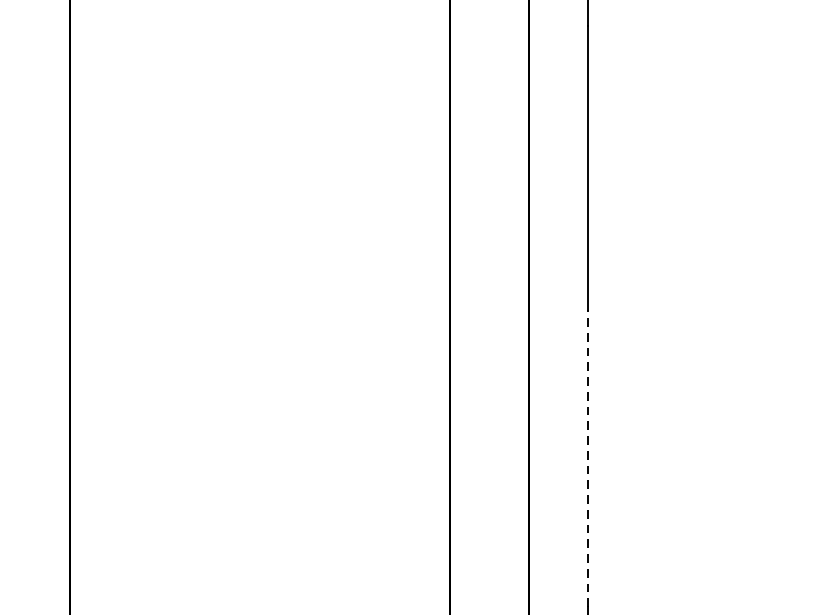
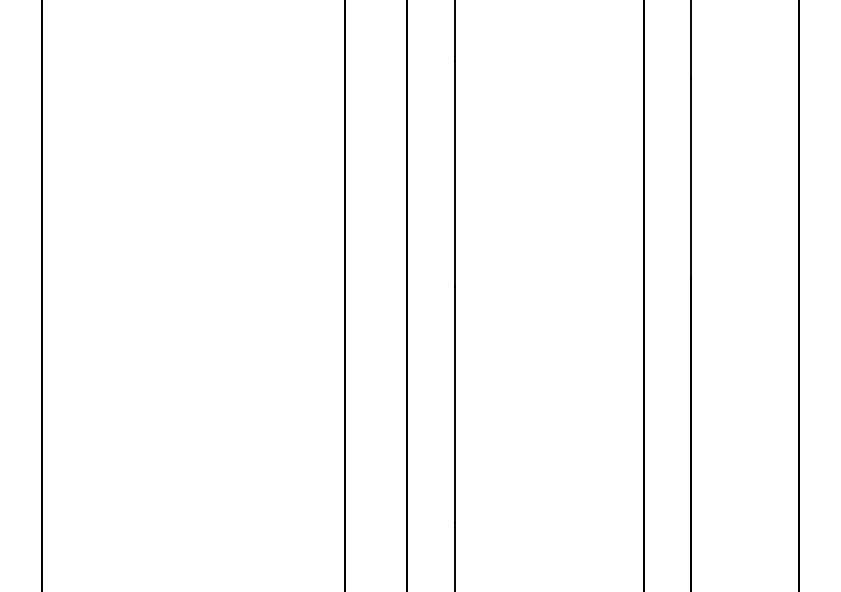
line: (588, 457) -> (454, 404), dashed -> solid

